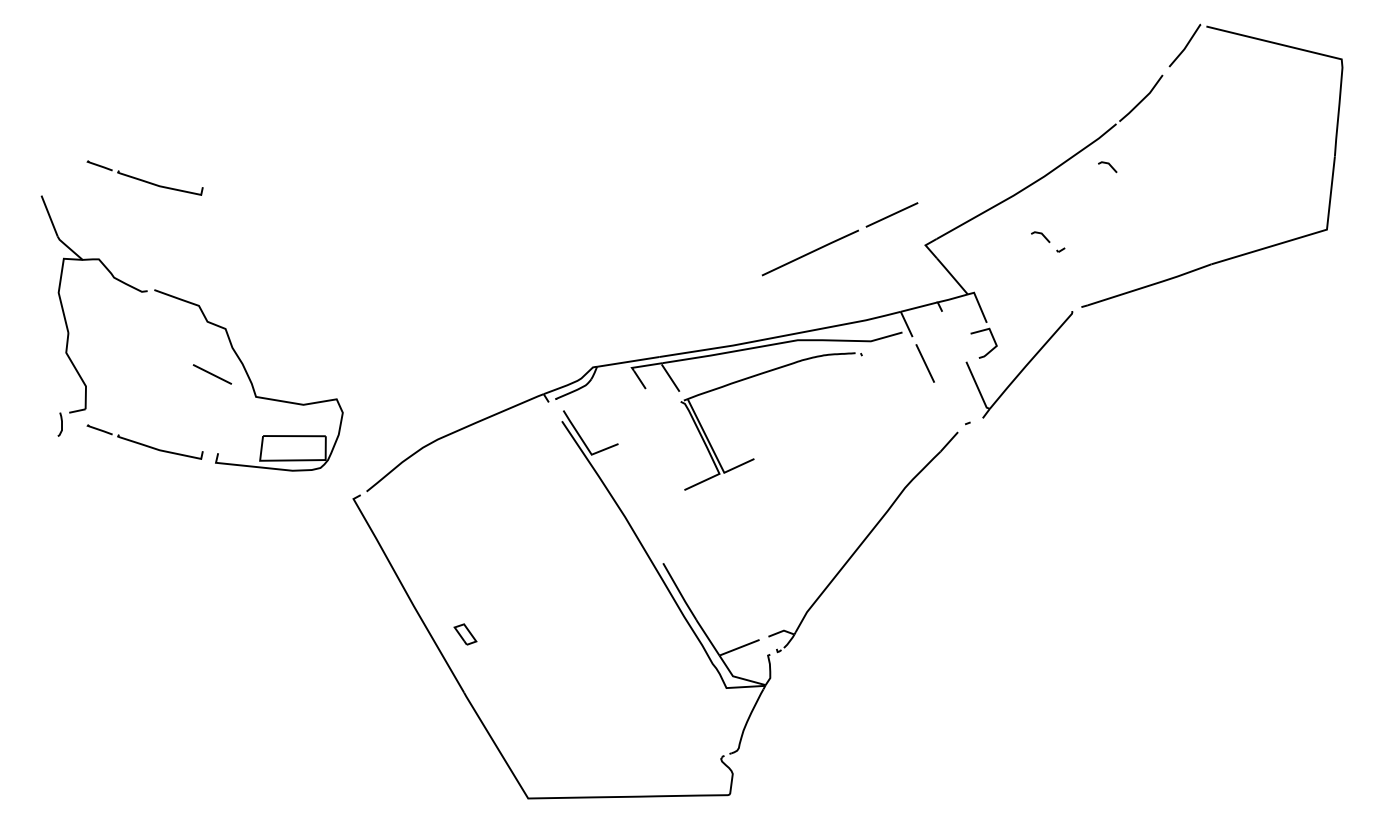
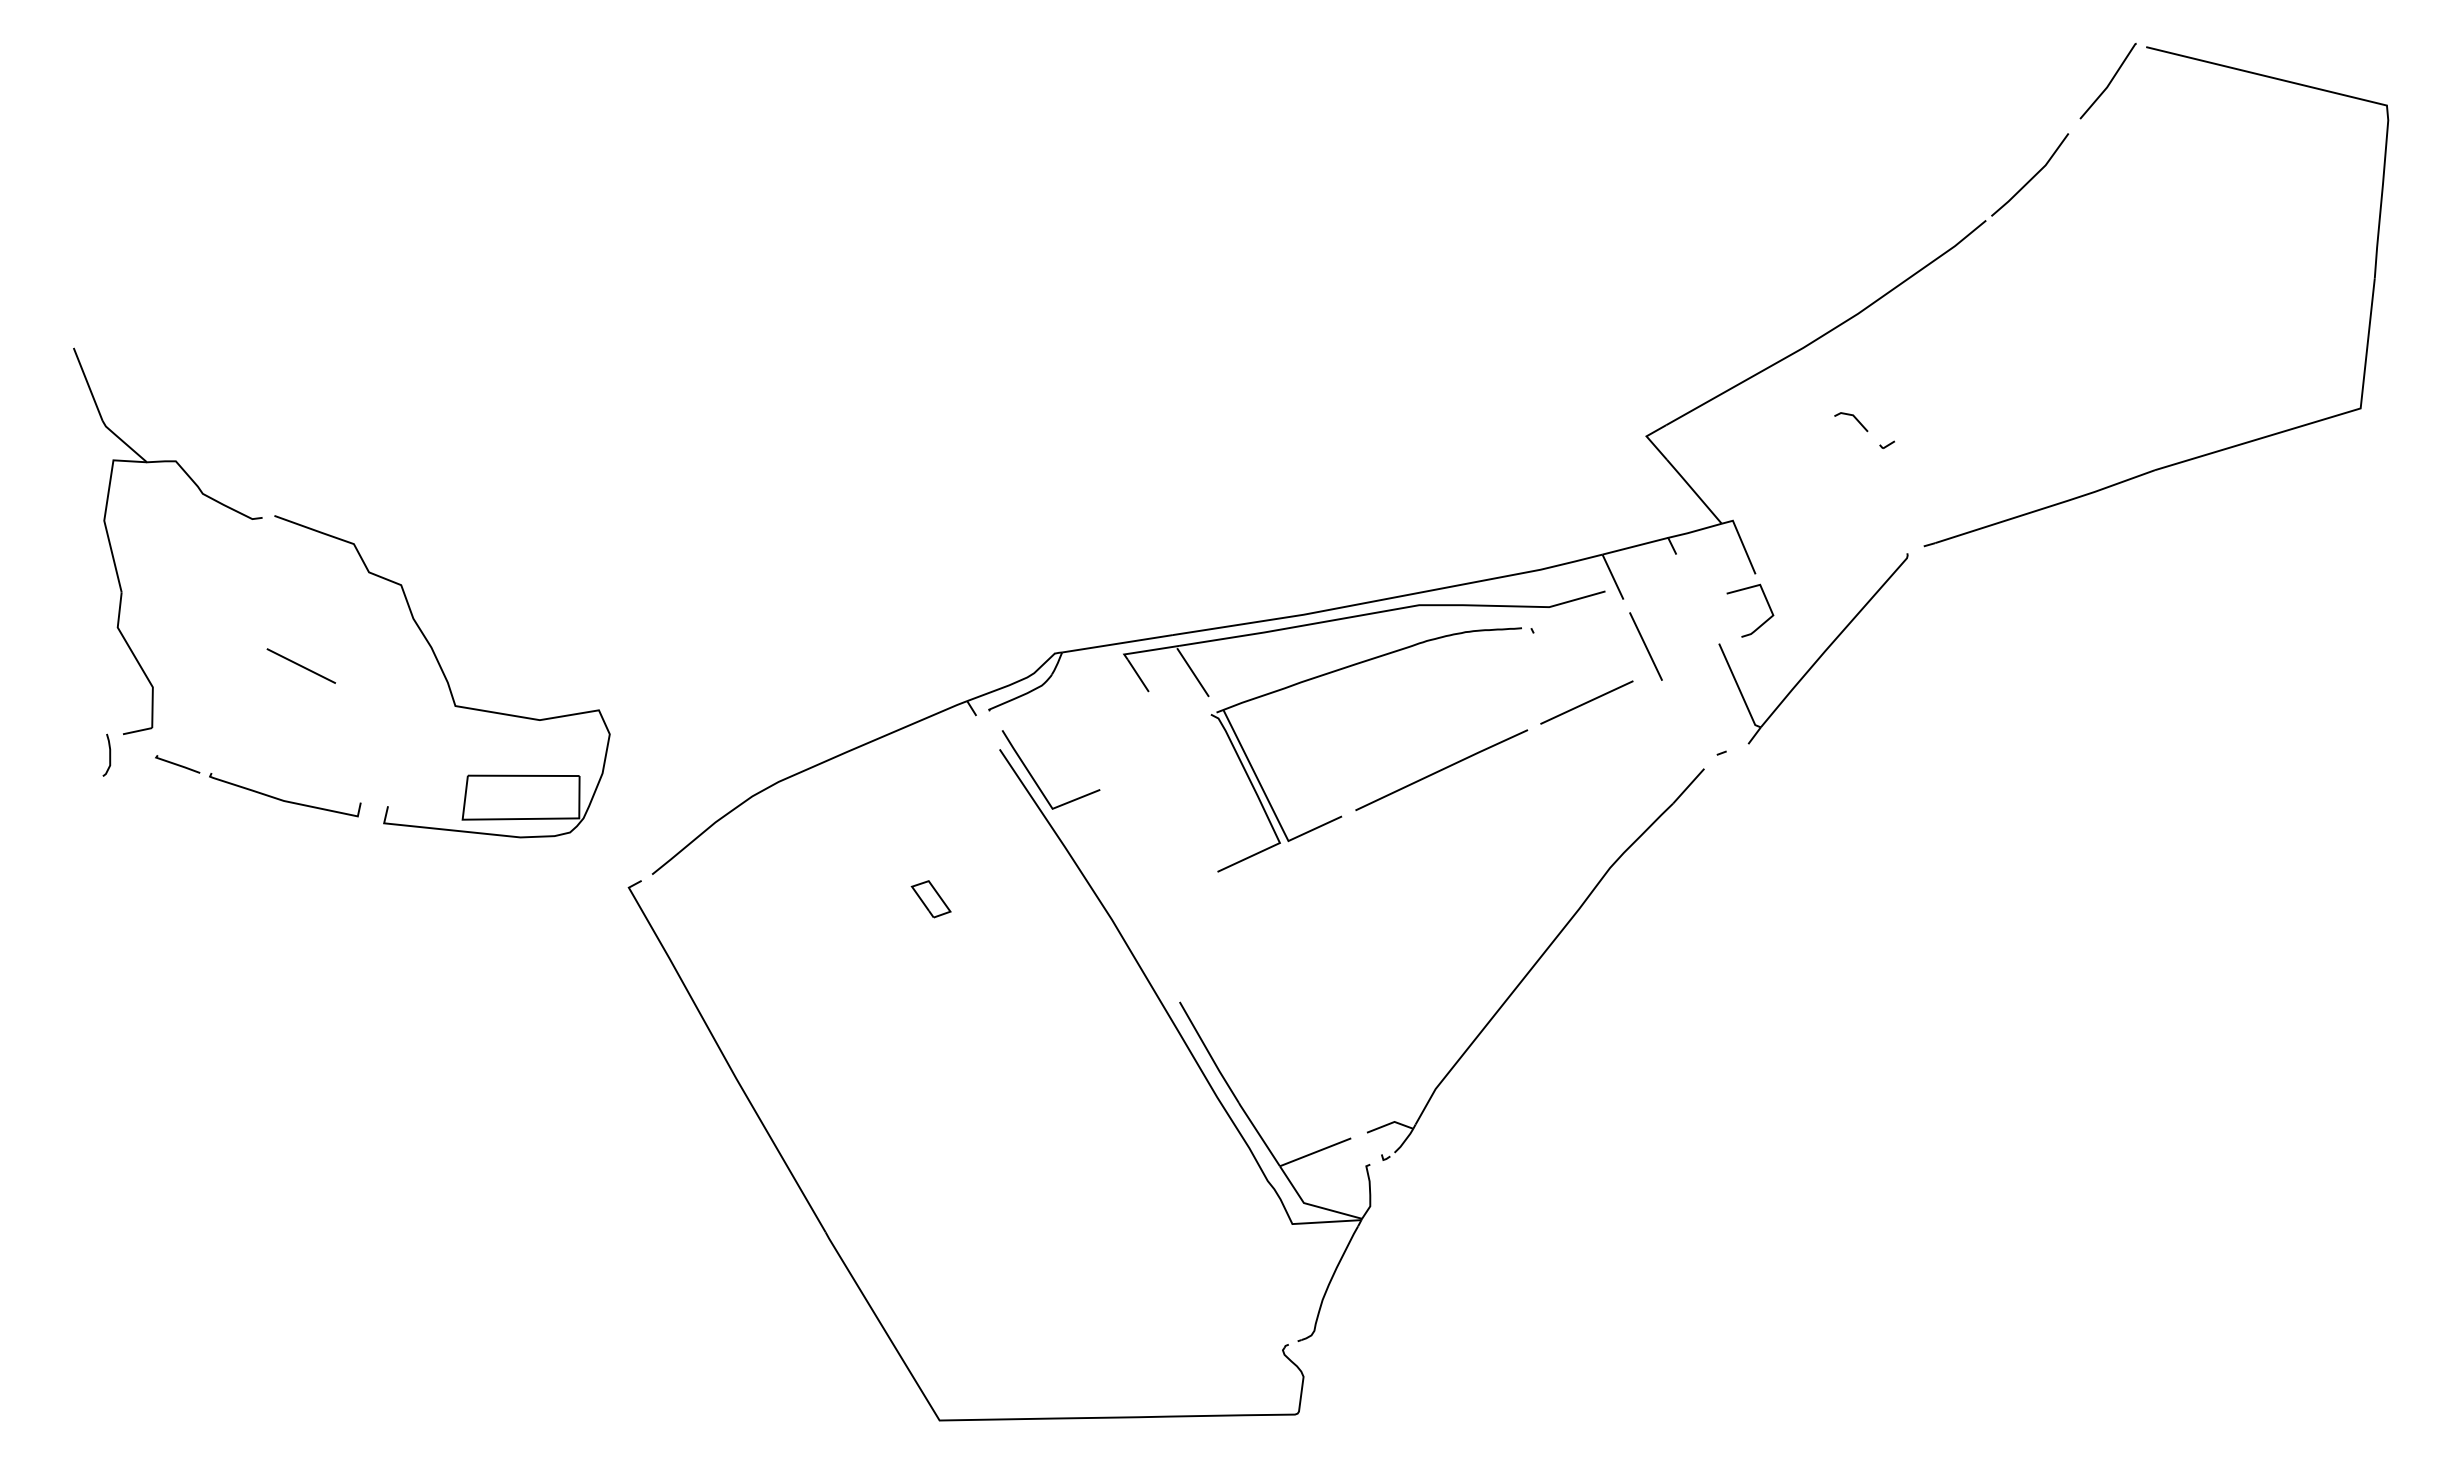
line: (1109, 165) -> (1973, 294), removed
part: (144, 177) -> (256, 315), removed
line: (839, 239) -> (1493, 746), moved
line: (211, 374) -> (299, 666), moved
part: (465, 634) -> (931, 899), moved

